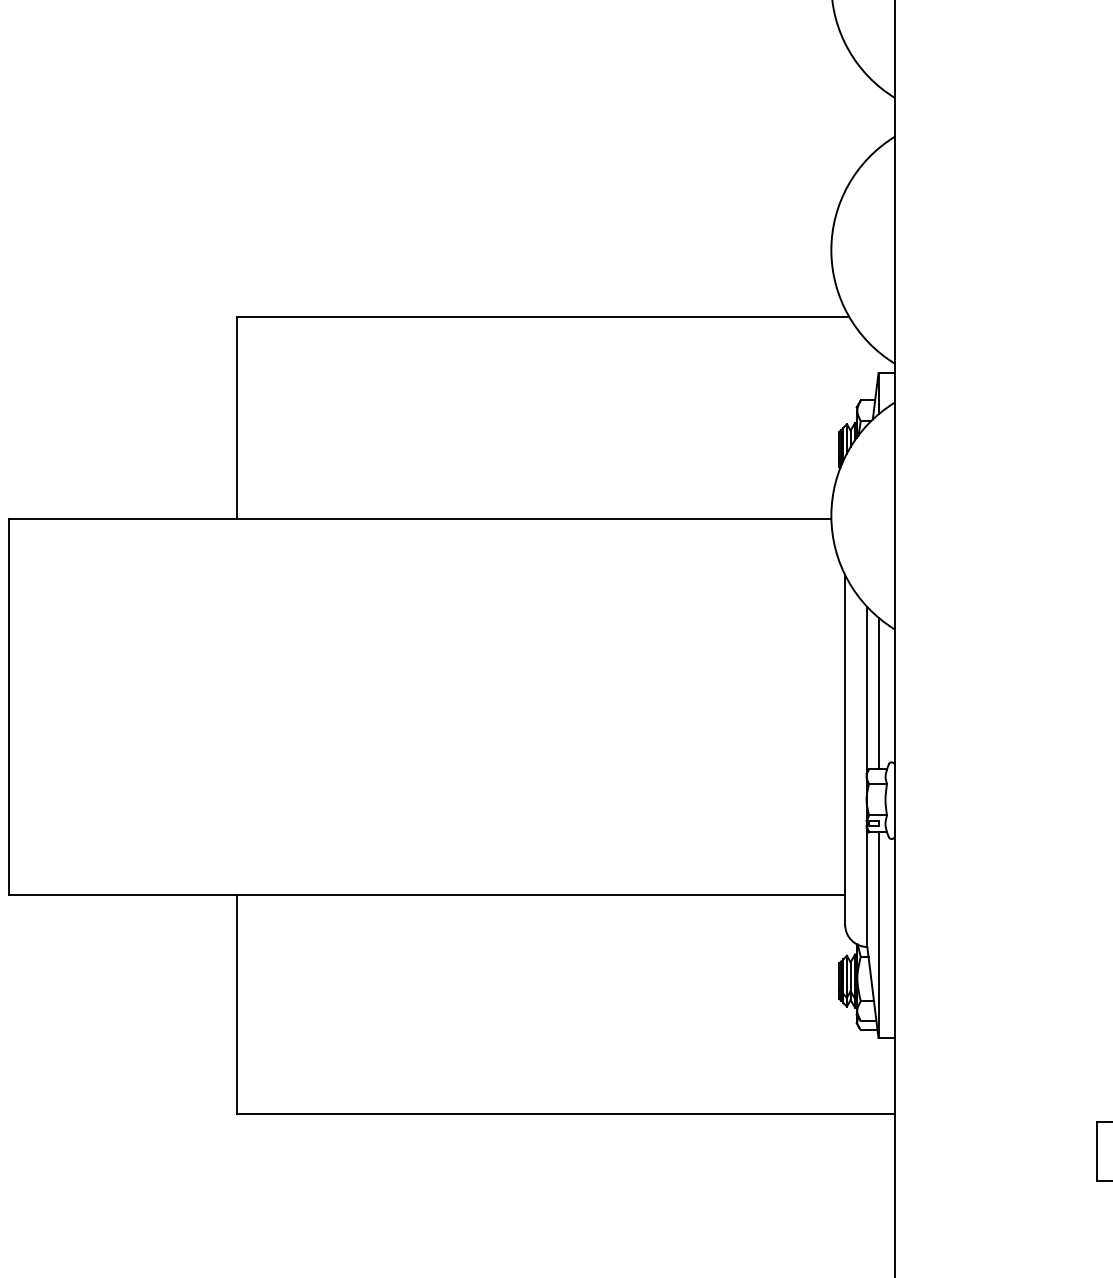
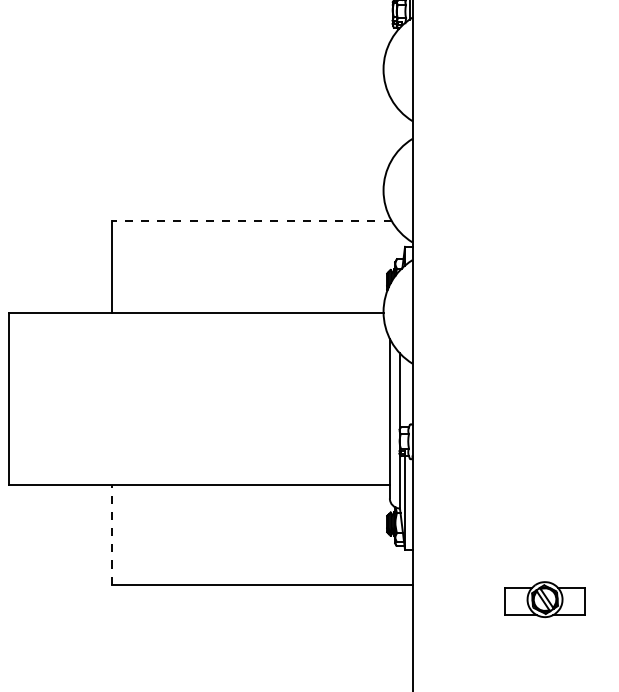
line: (541, 315) -> (251, 220), solid -> dashed
line: (879, 692) -> (405, 392), removed
line: (237, 1003) -> (112, 534), solid -> dashed

